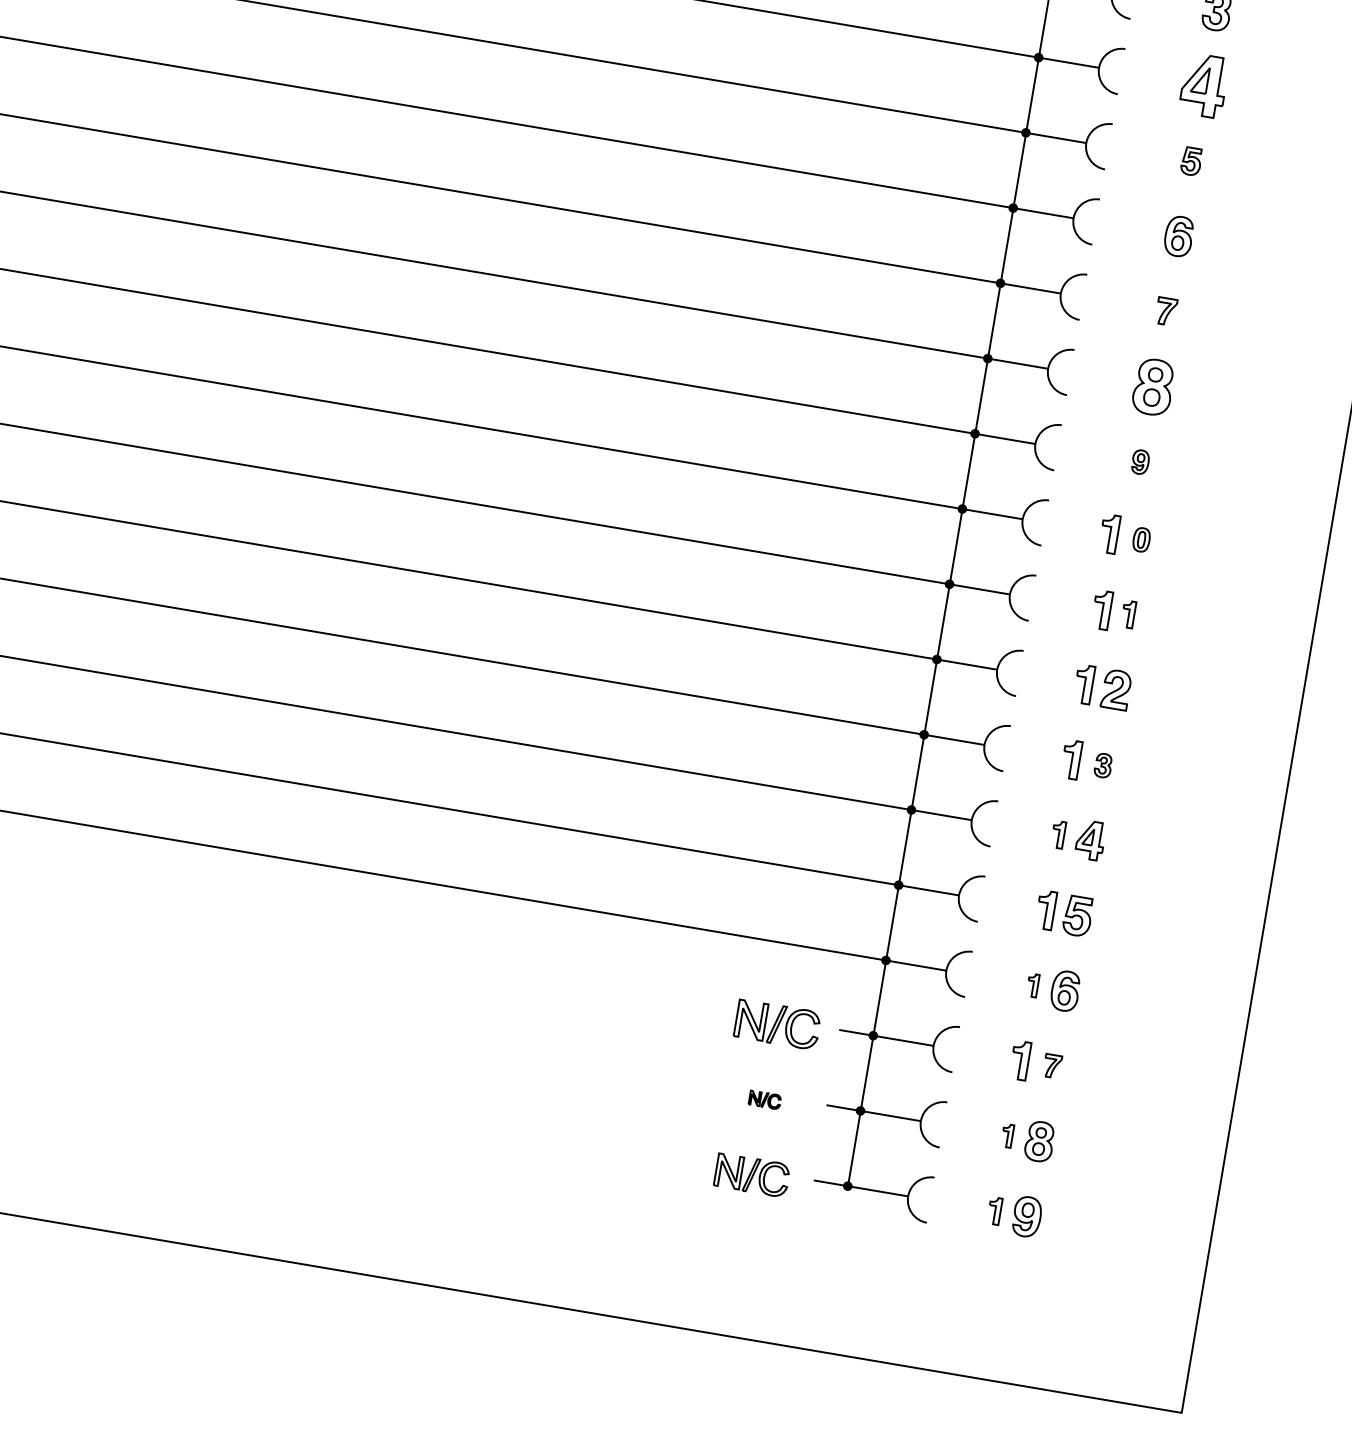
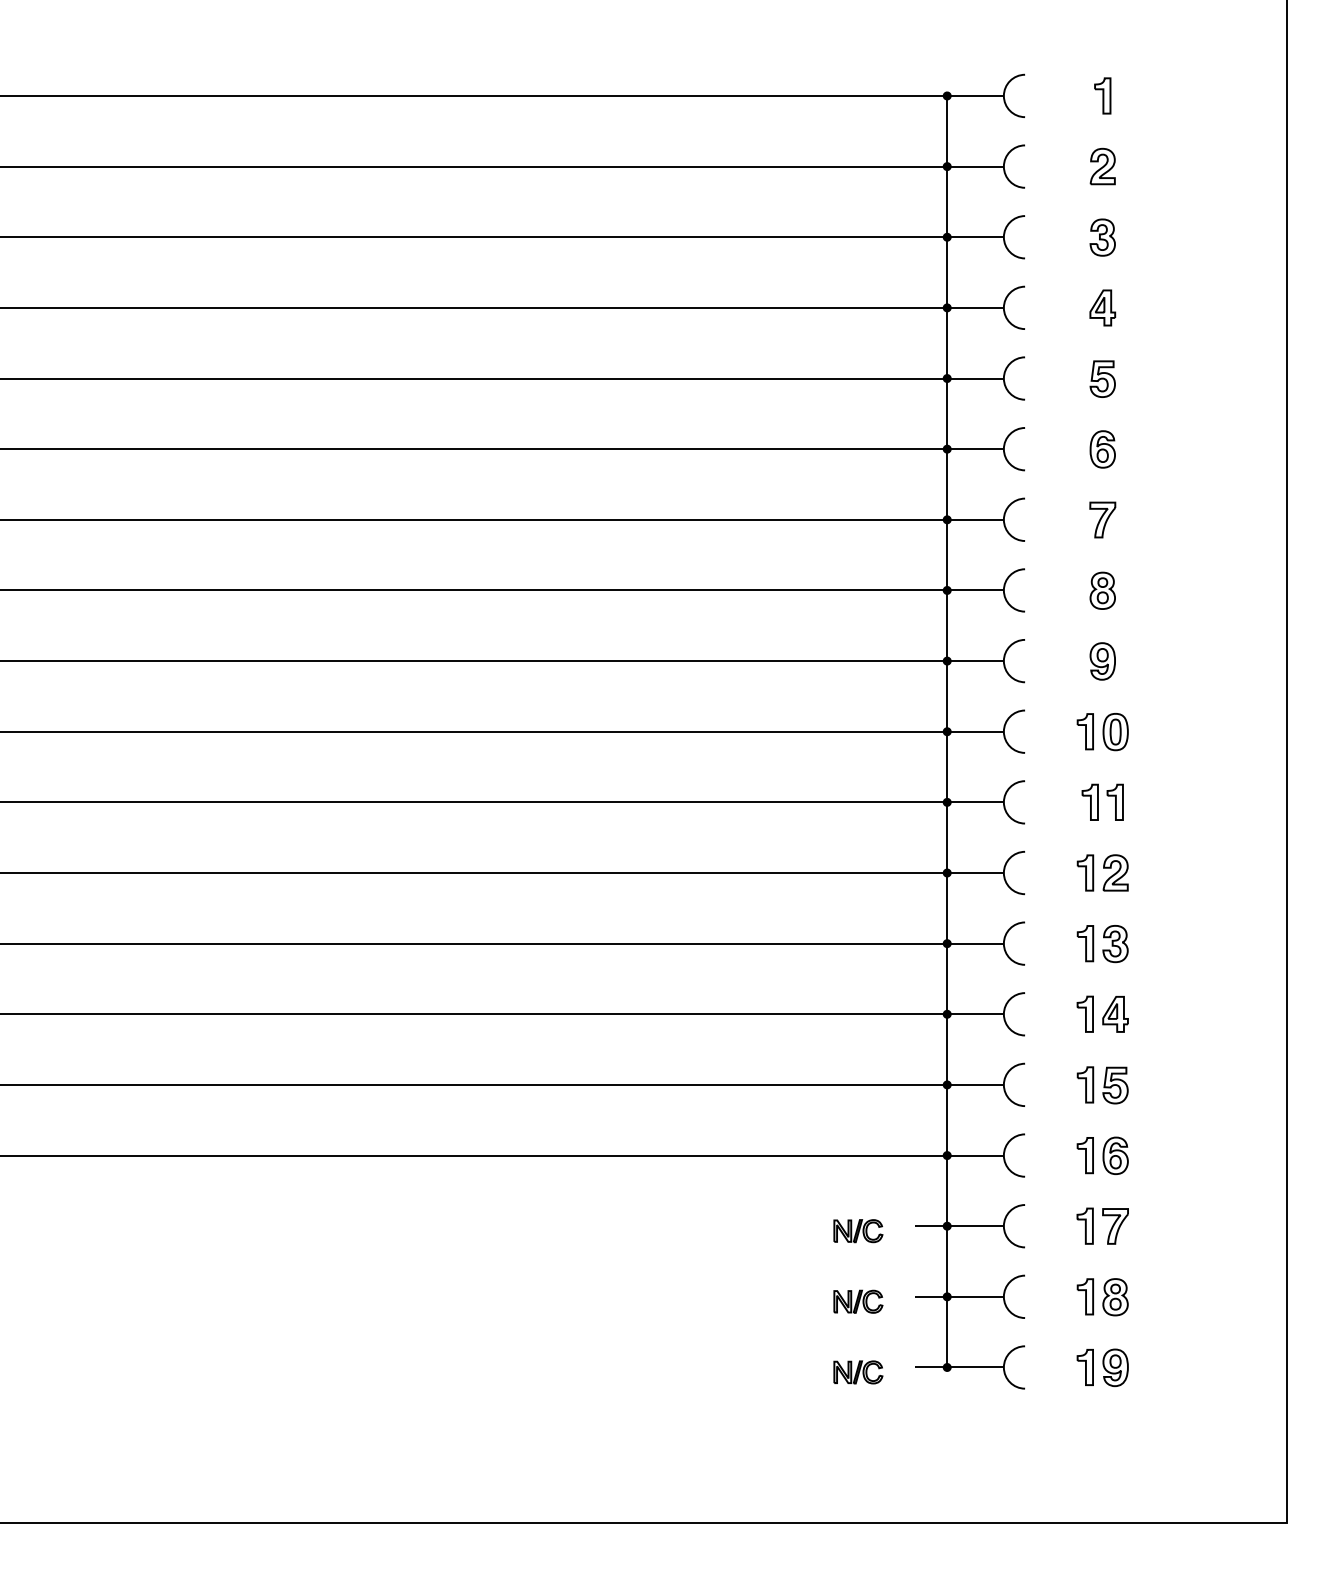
part: (1204, 85) -> (1102, 307), size x0.62
part: (1191, 160) -> (1102, 378), size x1.43
part: (1165, 310) -> (1102, 519), size x1.43
part: (1153, 386) -> (1102, 590), size x0.71
part: (1140, 462) -> (1102, 661), size x1.67
part: (1141, 540) -> (1115, 732), size x1.67
part: (1127, 613) -> (1114, 801), size x1.43
part: (1103, 765) -> (1115, 944), size x1.67
part: (1057, 833) -> (1084, 1013), size x1.43
part: (1032, 985) -> (1084, 1155), size x1.67
part: (777, 1025) -> (858, 1231), size x0.62
part: (1052, 1066) -> (1115, 1226), size x1.67
part: (765, 1099) -> (858, 1301), size x1.67
part: (1006, 1135) -> (1084, 1296), size x1.67
part: (752, 1175) -> (858, 1372), size x0.71
part: (994, 1210) -> (1084, 1367), size x1.43

